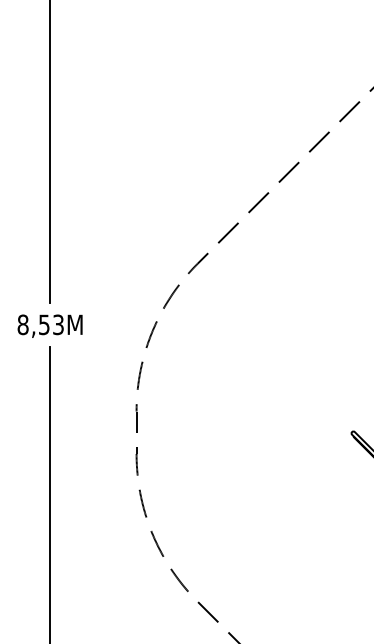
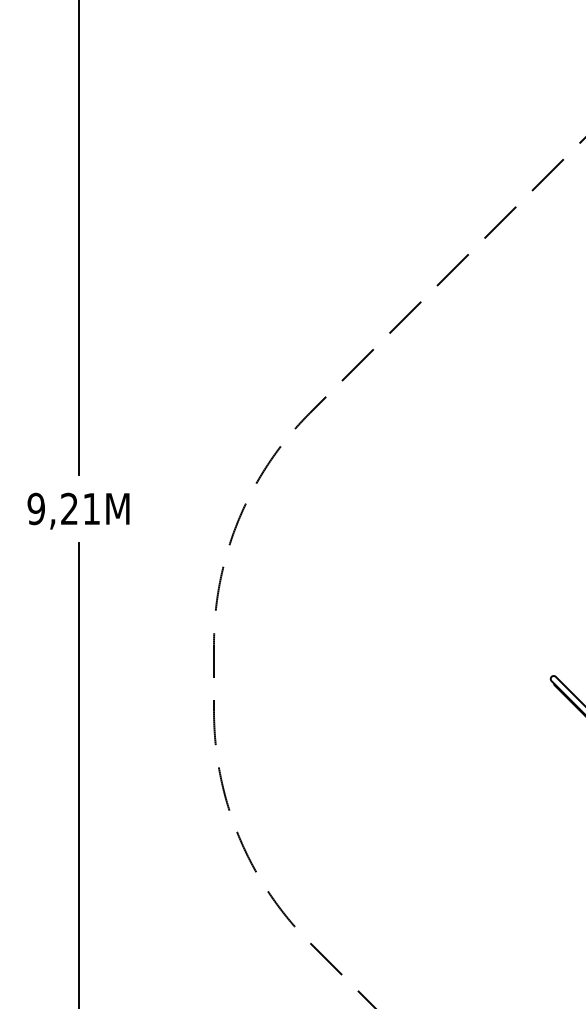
text: (40, 324) -> (63, 508), 8,53M -> 9,21M

